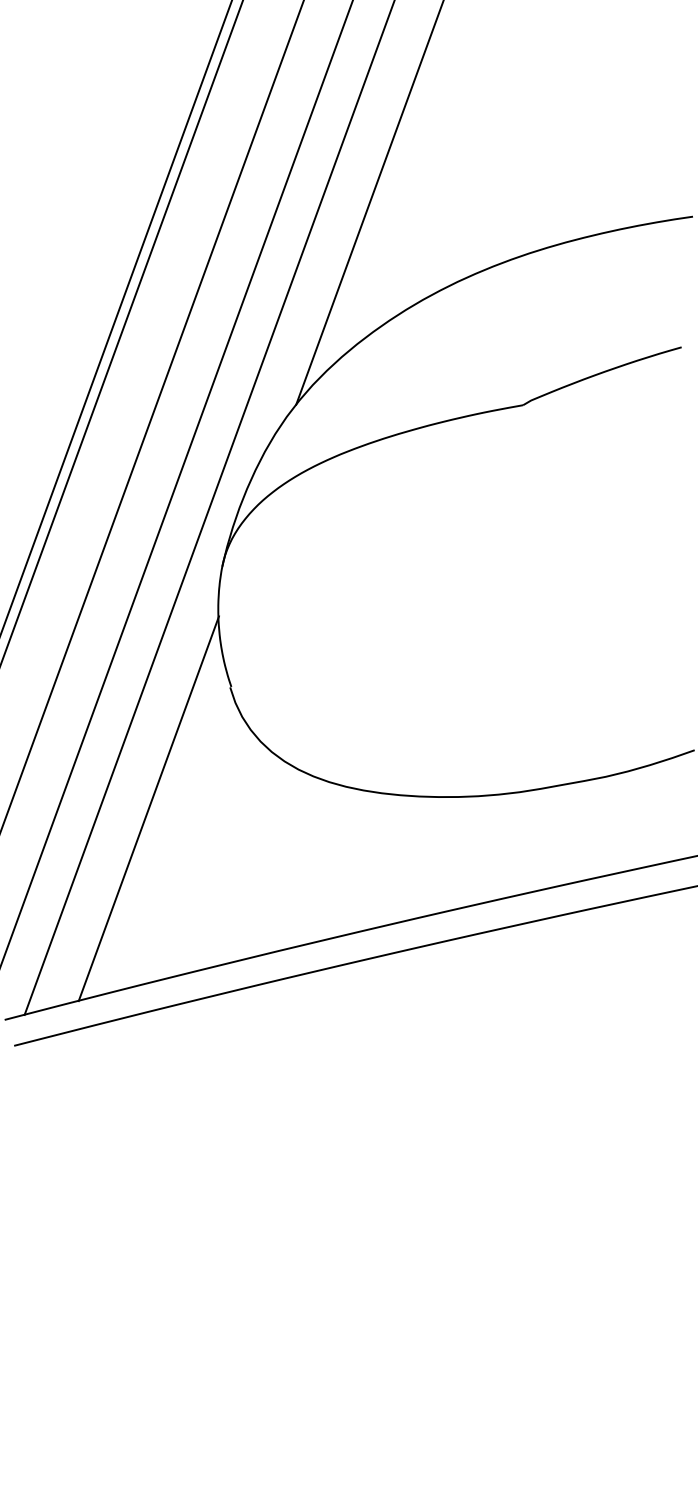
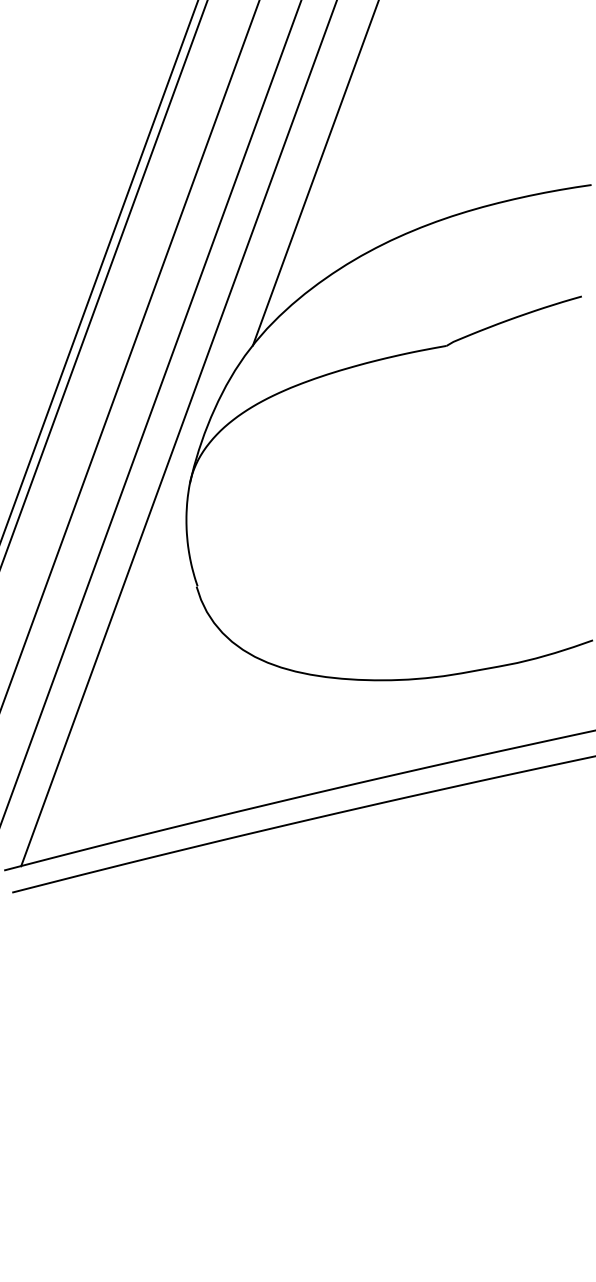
line: (148, 808) -> (126, 690), removed

